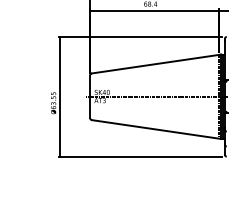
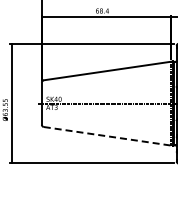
line: (157, 129) -> (109, 136), solid -> dashed

